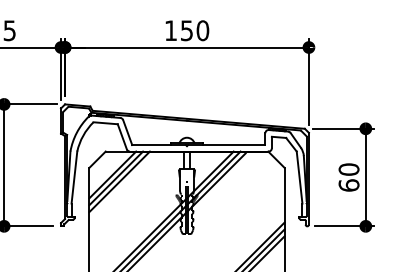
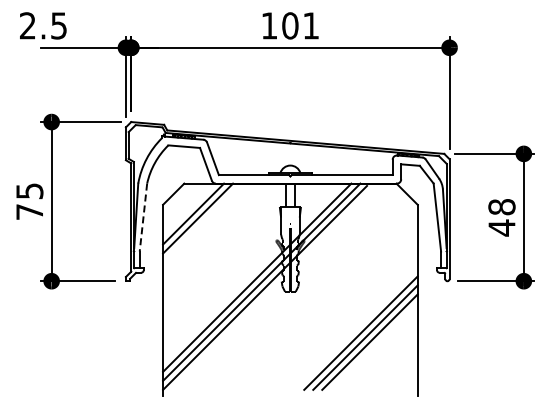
text: (194, 30) -> (300, 25), 150 -> 101
text: (348, 177) -> (501, 217), 60 -> 48
line: (74, 178) -> (143, 218), solid -> dashed
line: (119, 181) -> (202, 222), removed

